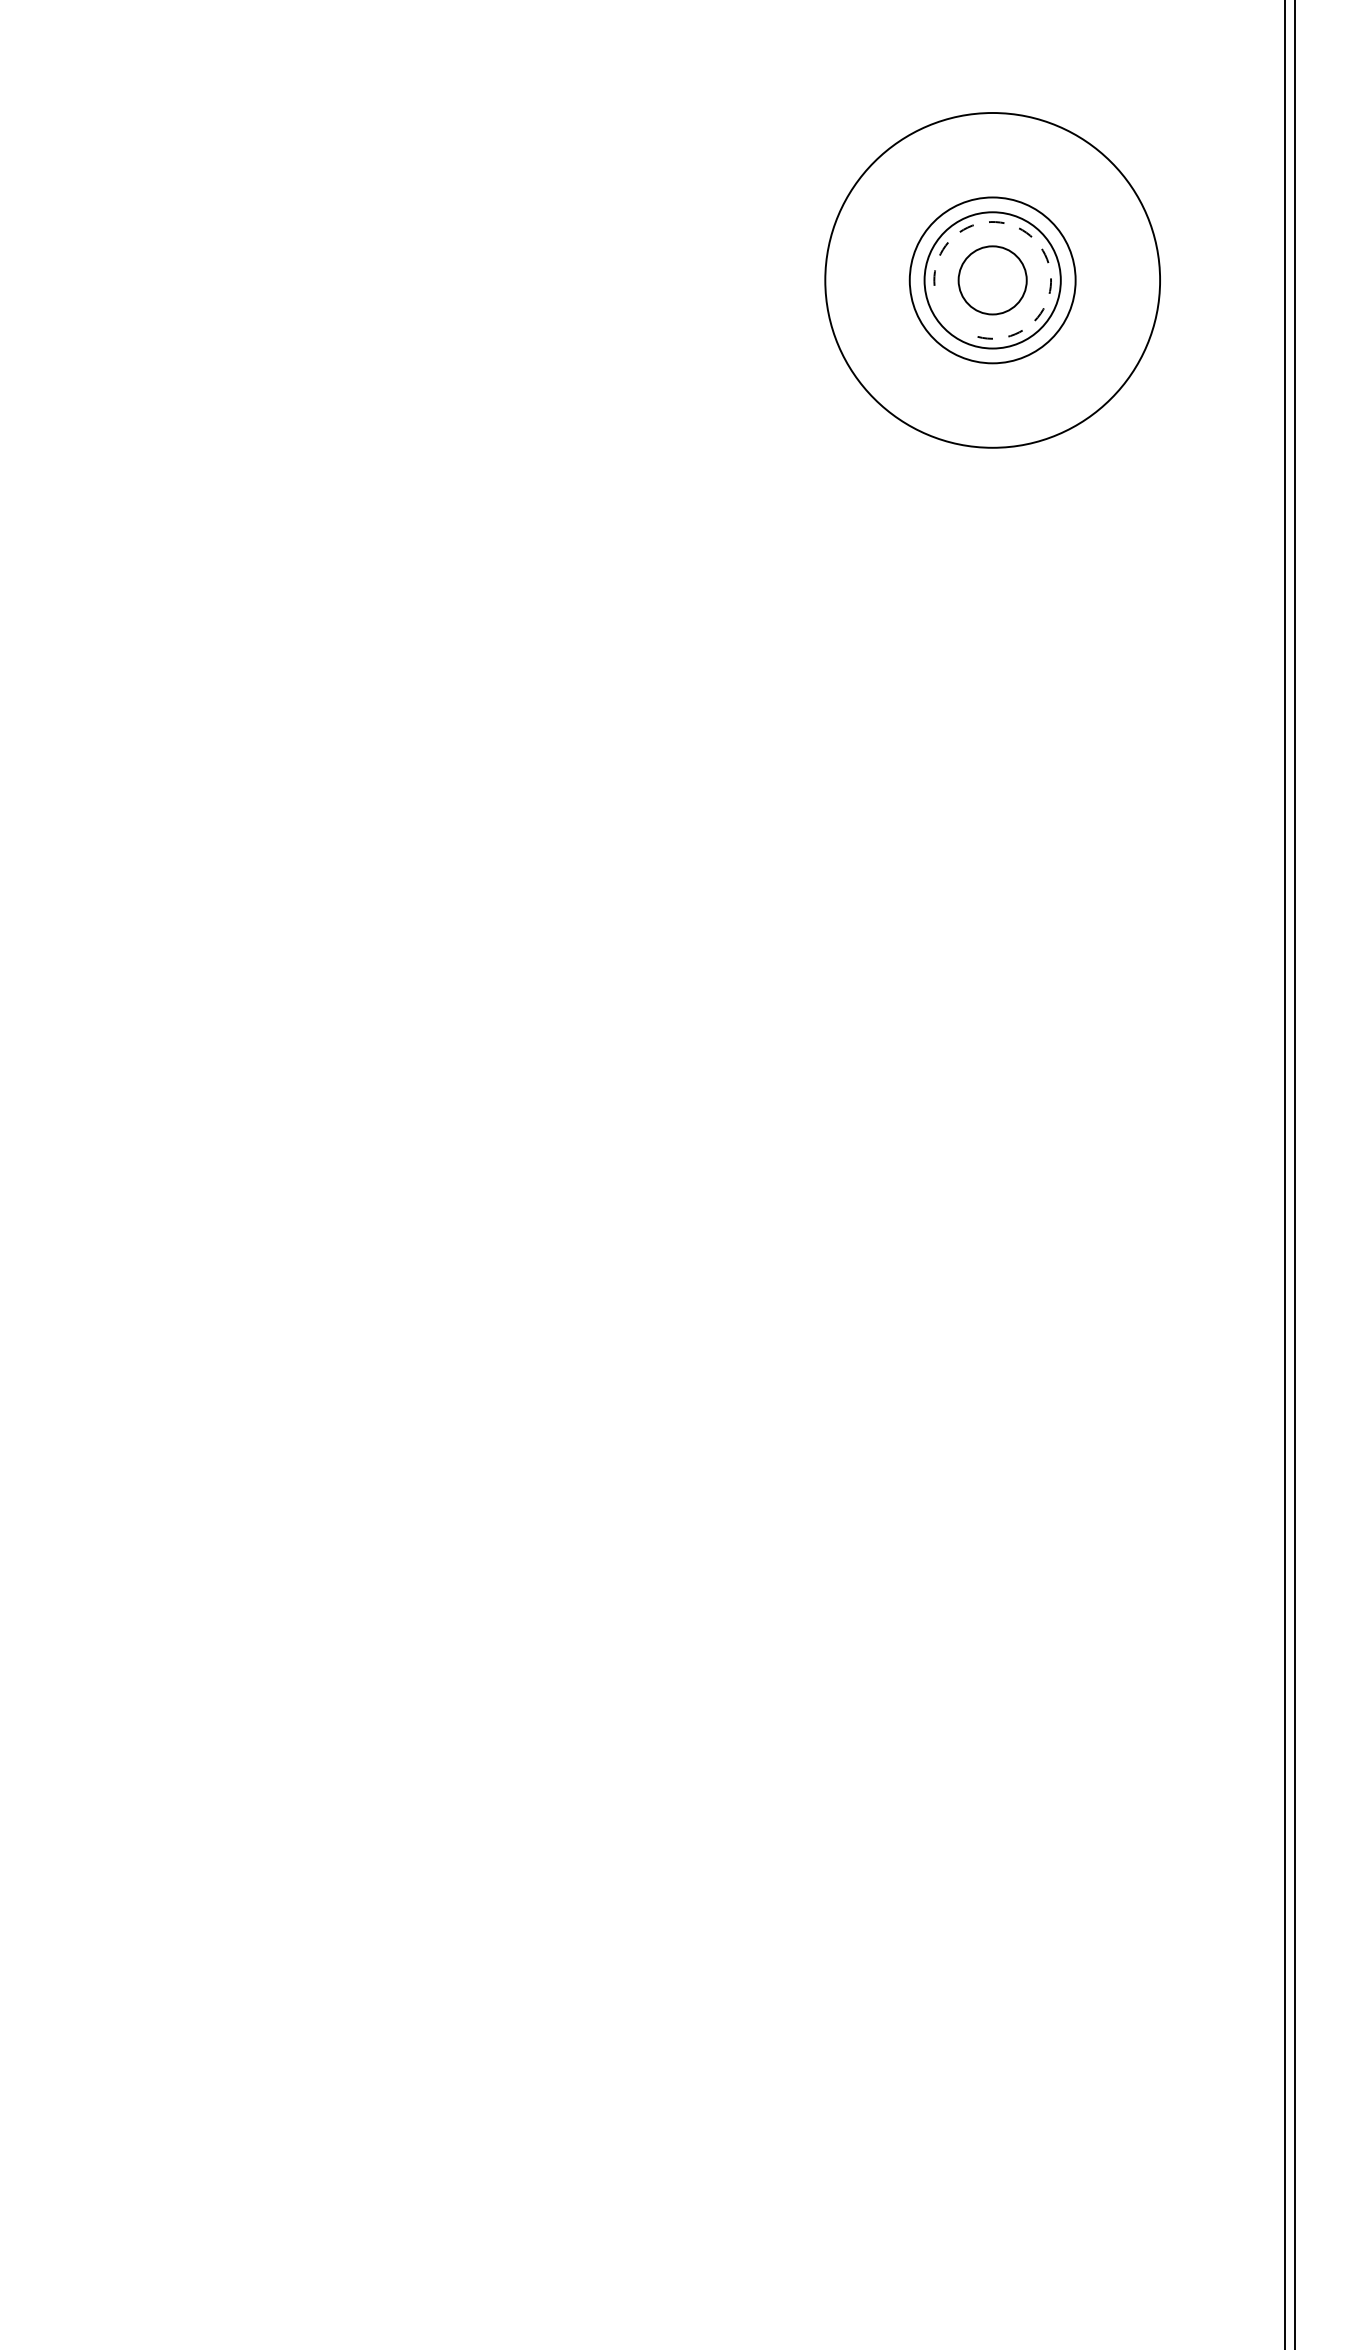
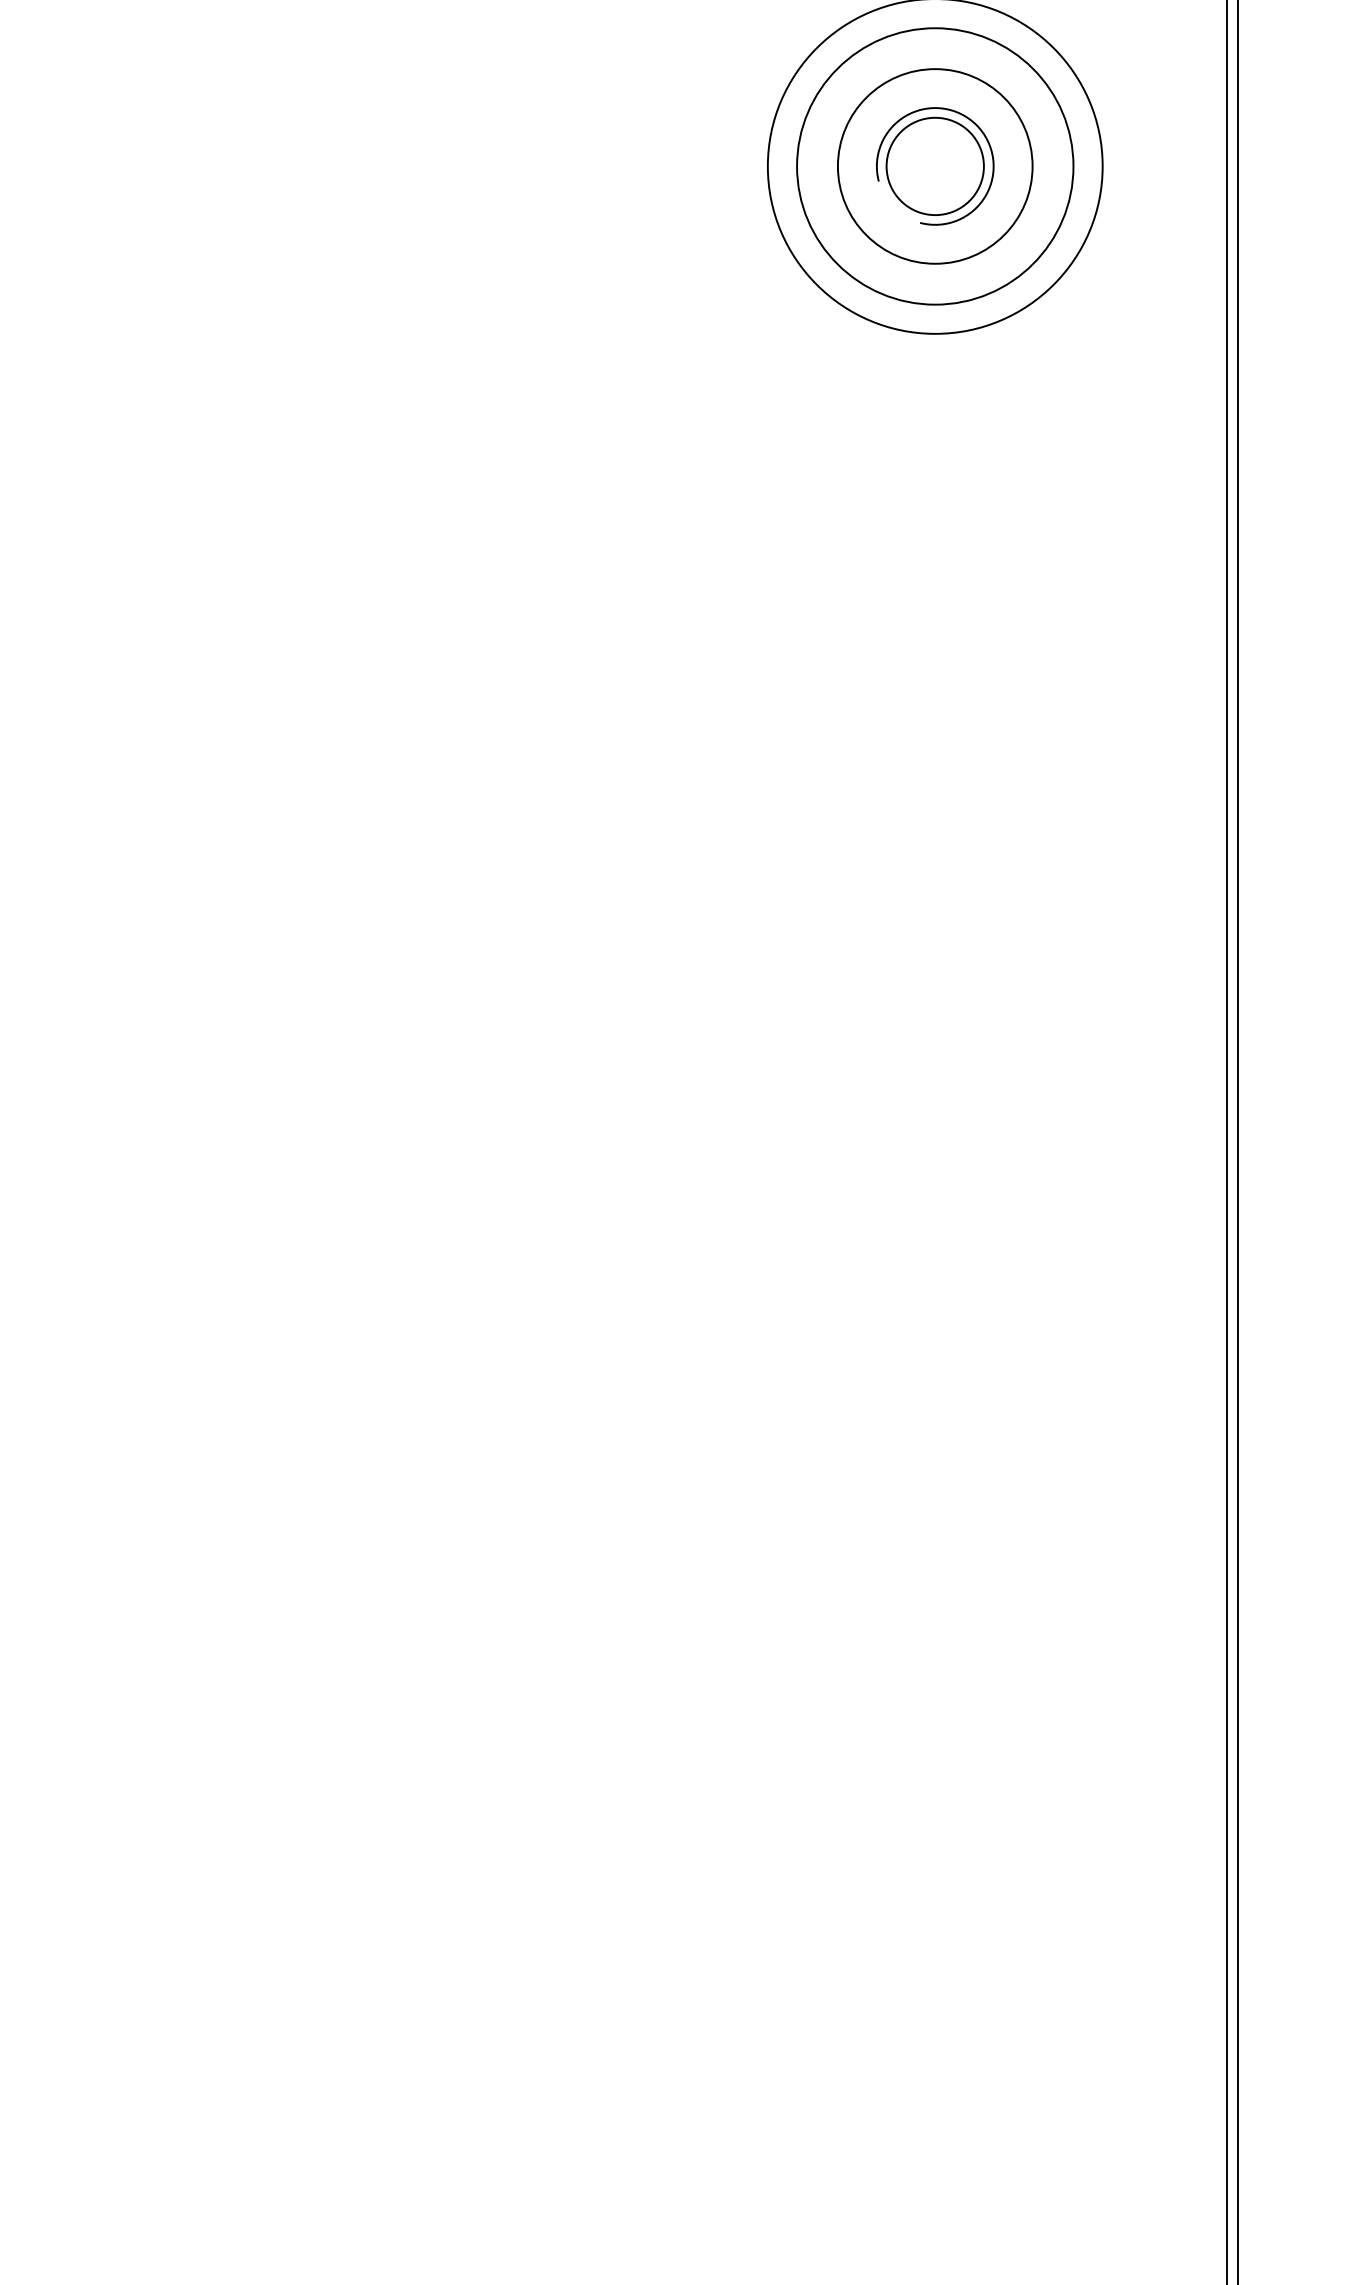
arc: (1034, 239) -> (977, 125), dashed -> solid
circle: (992, 280) -> (935, 166), size x1.43
circle: (992, 280) -> (935, 166), size x1.43
circle: (992, 280) -> (935, 166), size x1.67

